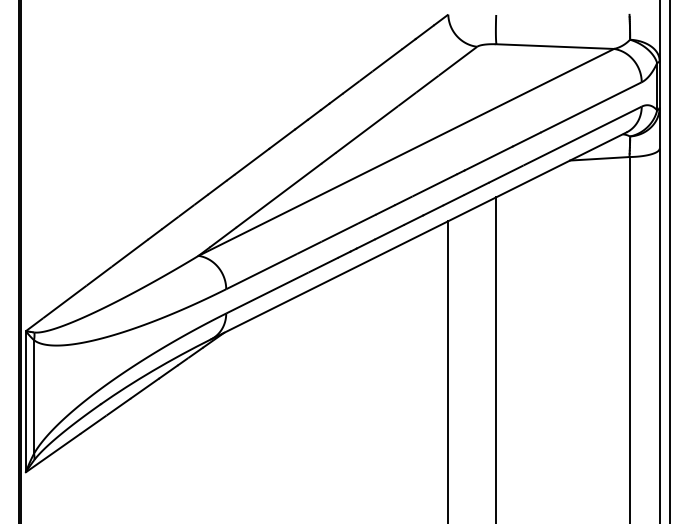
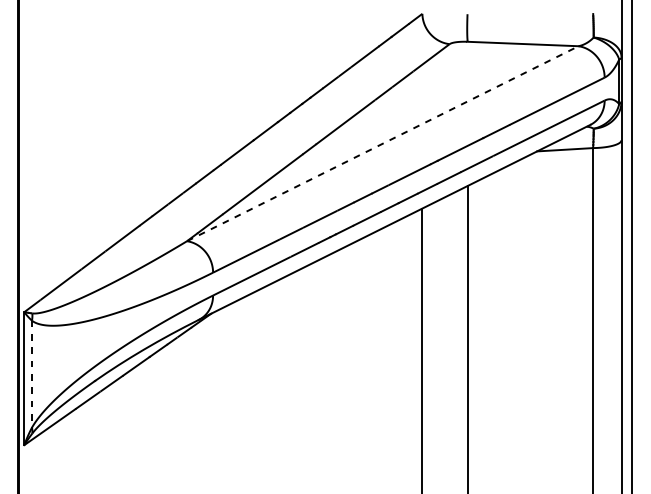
line: (406, 152) -> (382, 143), solid -> dashed
line: (34, 396) -> (32, 373), solid -> dashed

